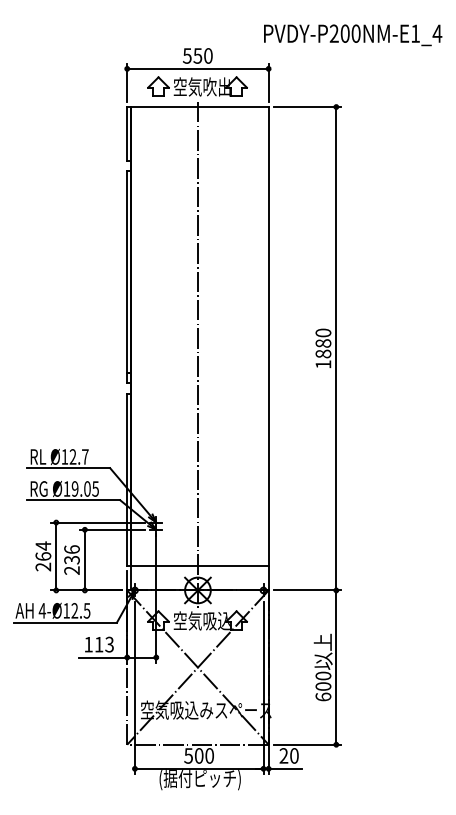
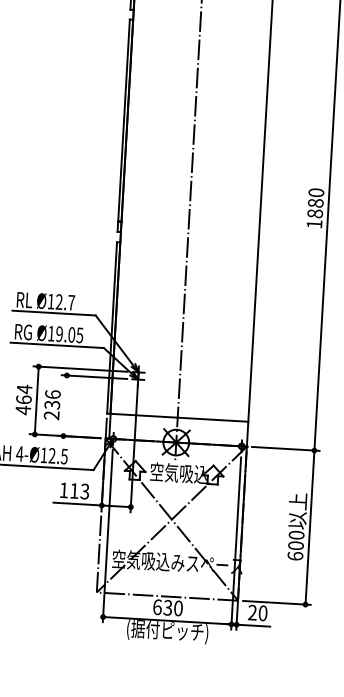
line: (84, 559) -> (64, 405), removed
text: (43, 566) -> (23, 409), 264 -> 464
text: (193, 755) -> (162, 607), 500 -> 630

